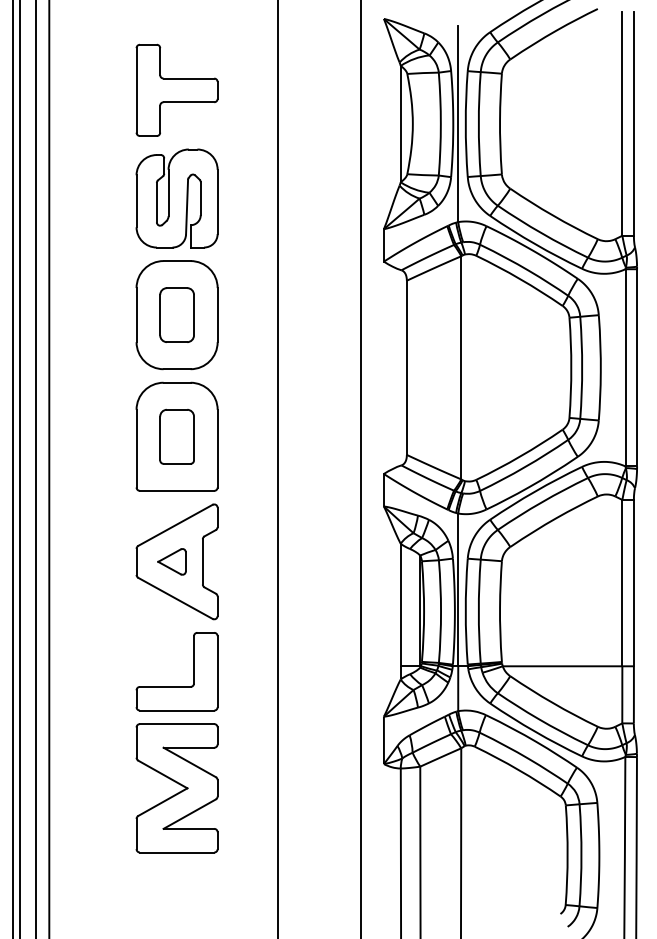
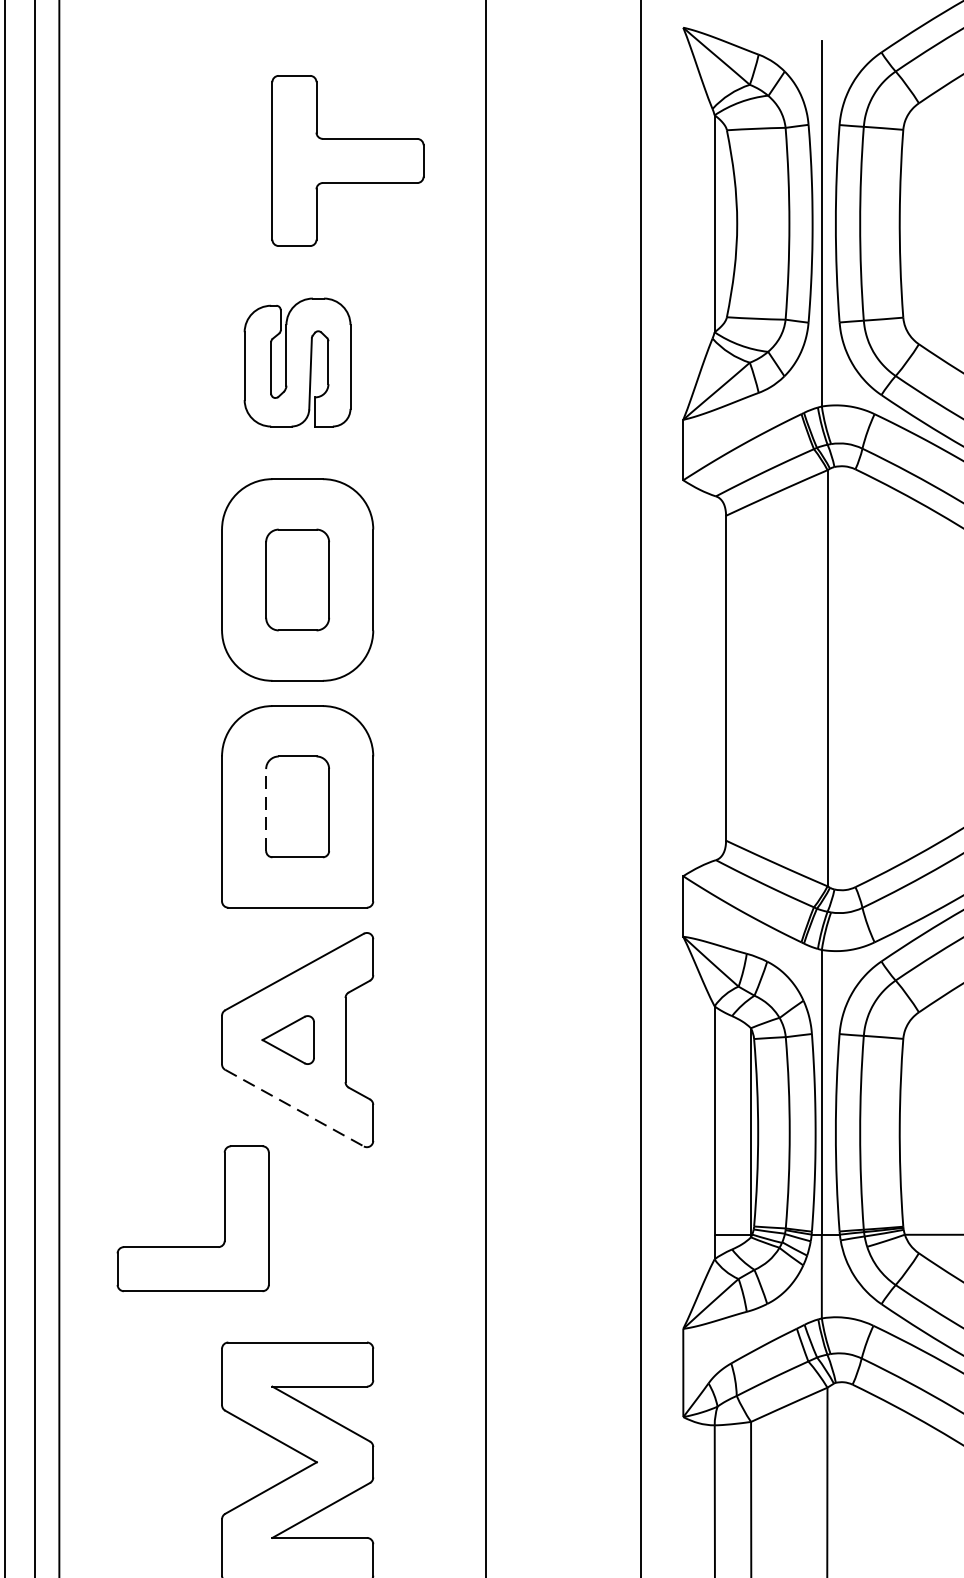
part: (176, 89) -> (346, 159), moved
part: (176, 198) -> (296, 362), size x0.7
line: (160, 438) -> (266, 810), solid -> dashed
line: (175, 598) -> (294, 1108), solid -> dashed
part: (176, 686) -> (192, 1246), moved

